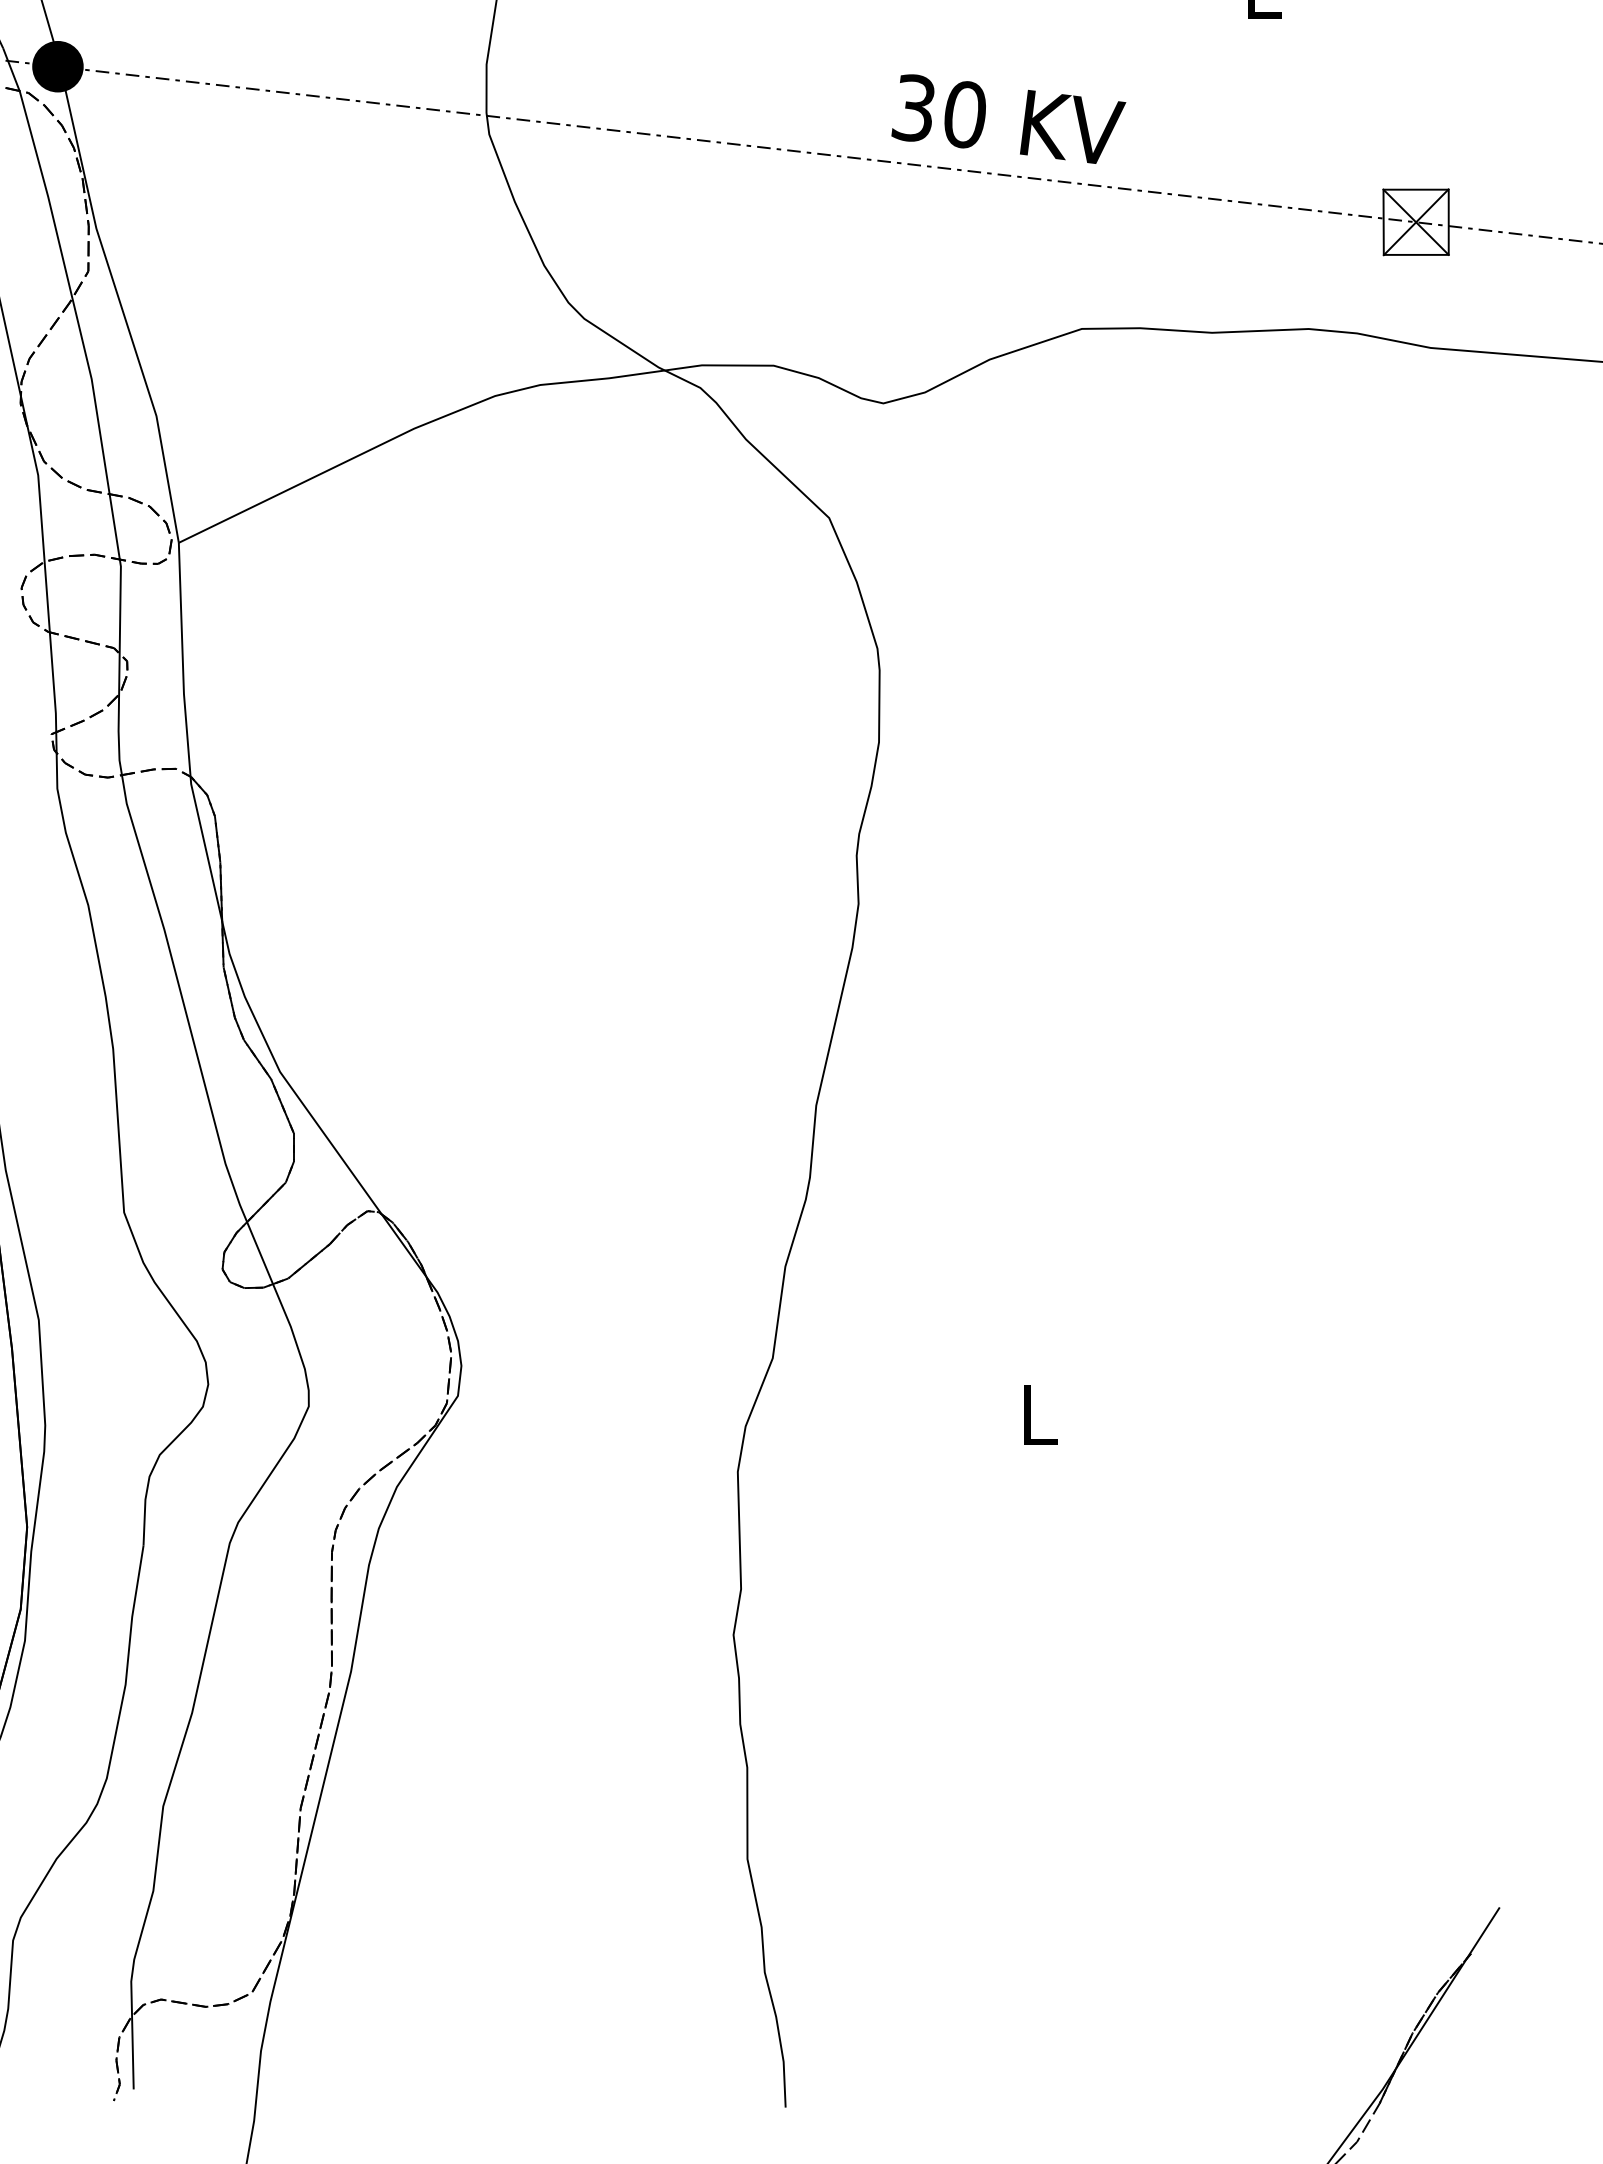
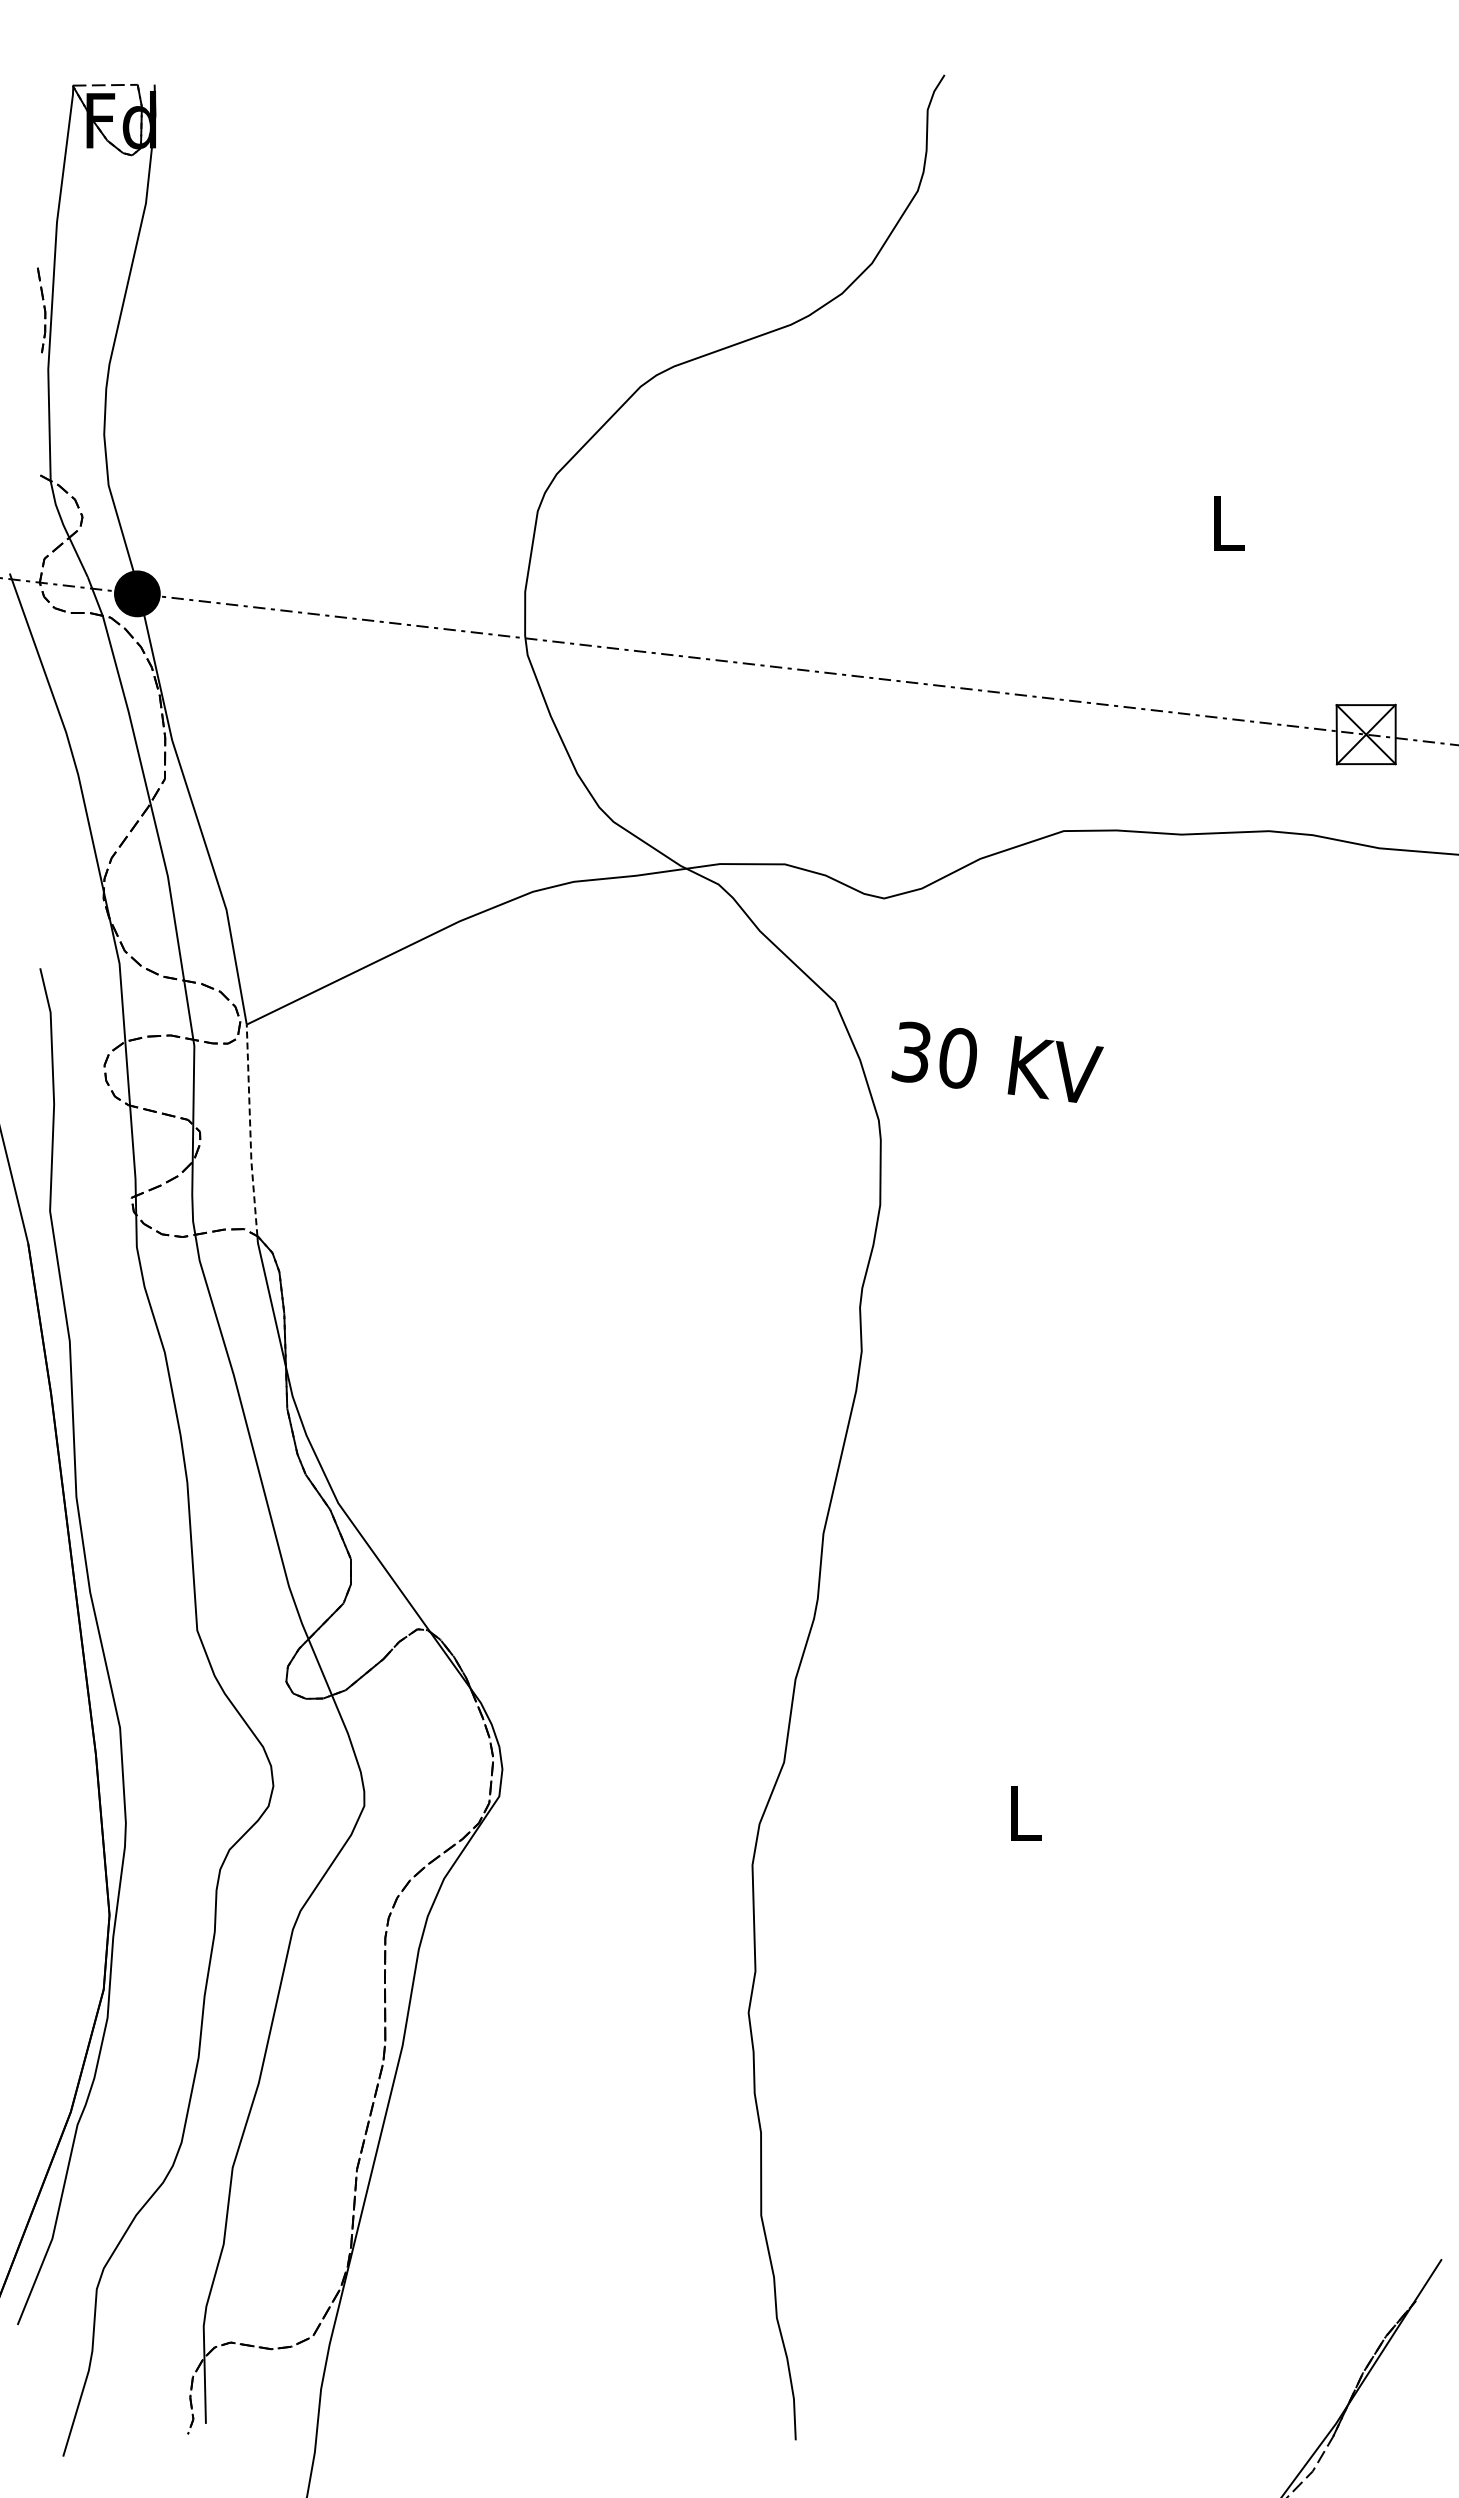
text: (1008, 118) -> (997, 1061), moved
line: (182, 660) -> (250, 1131), solid -> dashed

